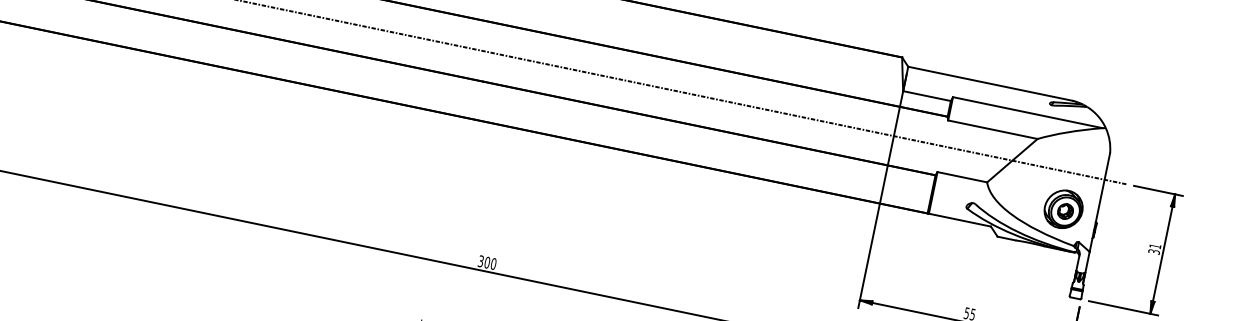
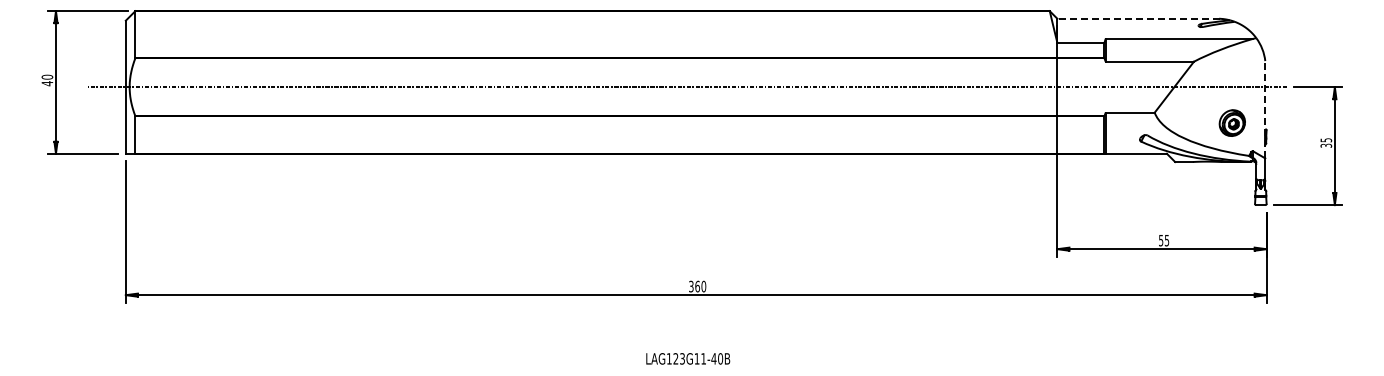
line: (990, 83) -> (1138, 18), solid -> dashed
line: (1100, 202) -> (1265, 109), solid -> dashed
part: (1063, 208) -> (1232, 122), size x0.7
text: (1155, 246) -> (1326, 140), 31 -> 35
text: (487, 262) -> (697, 286), 300 -> 360

